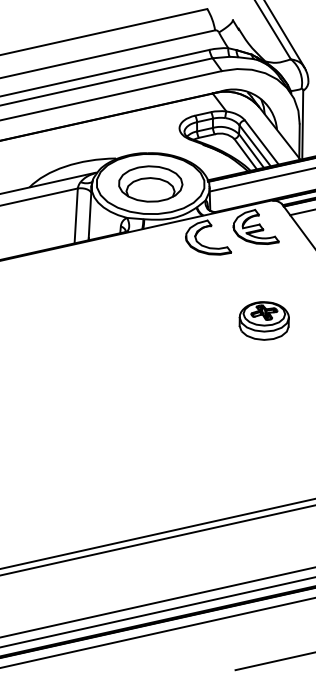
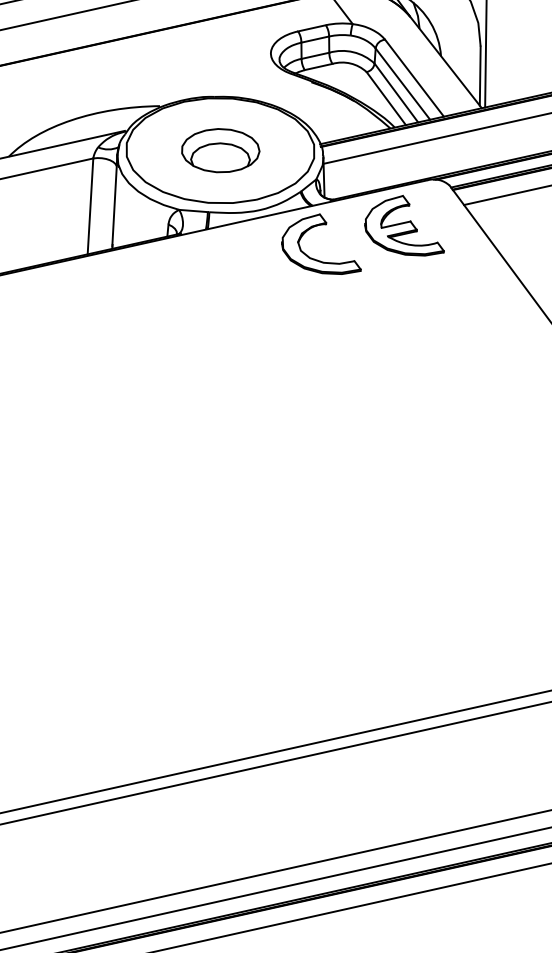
part: (150, 183) -> (220, 149), size x0.7
part: (263, 320) -> (417, 388), removed

